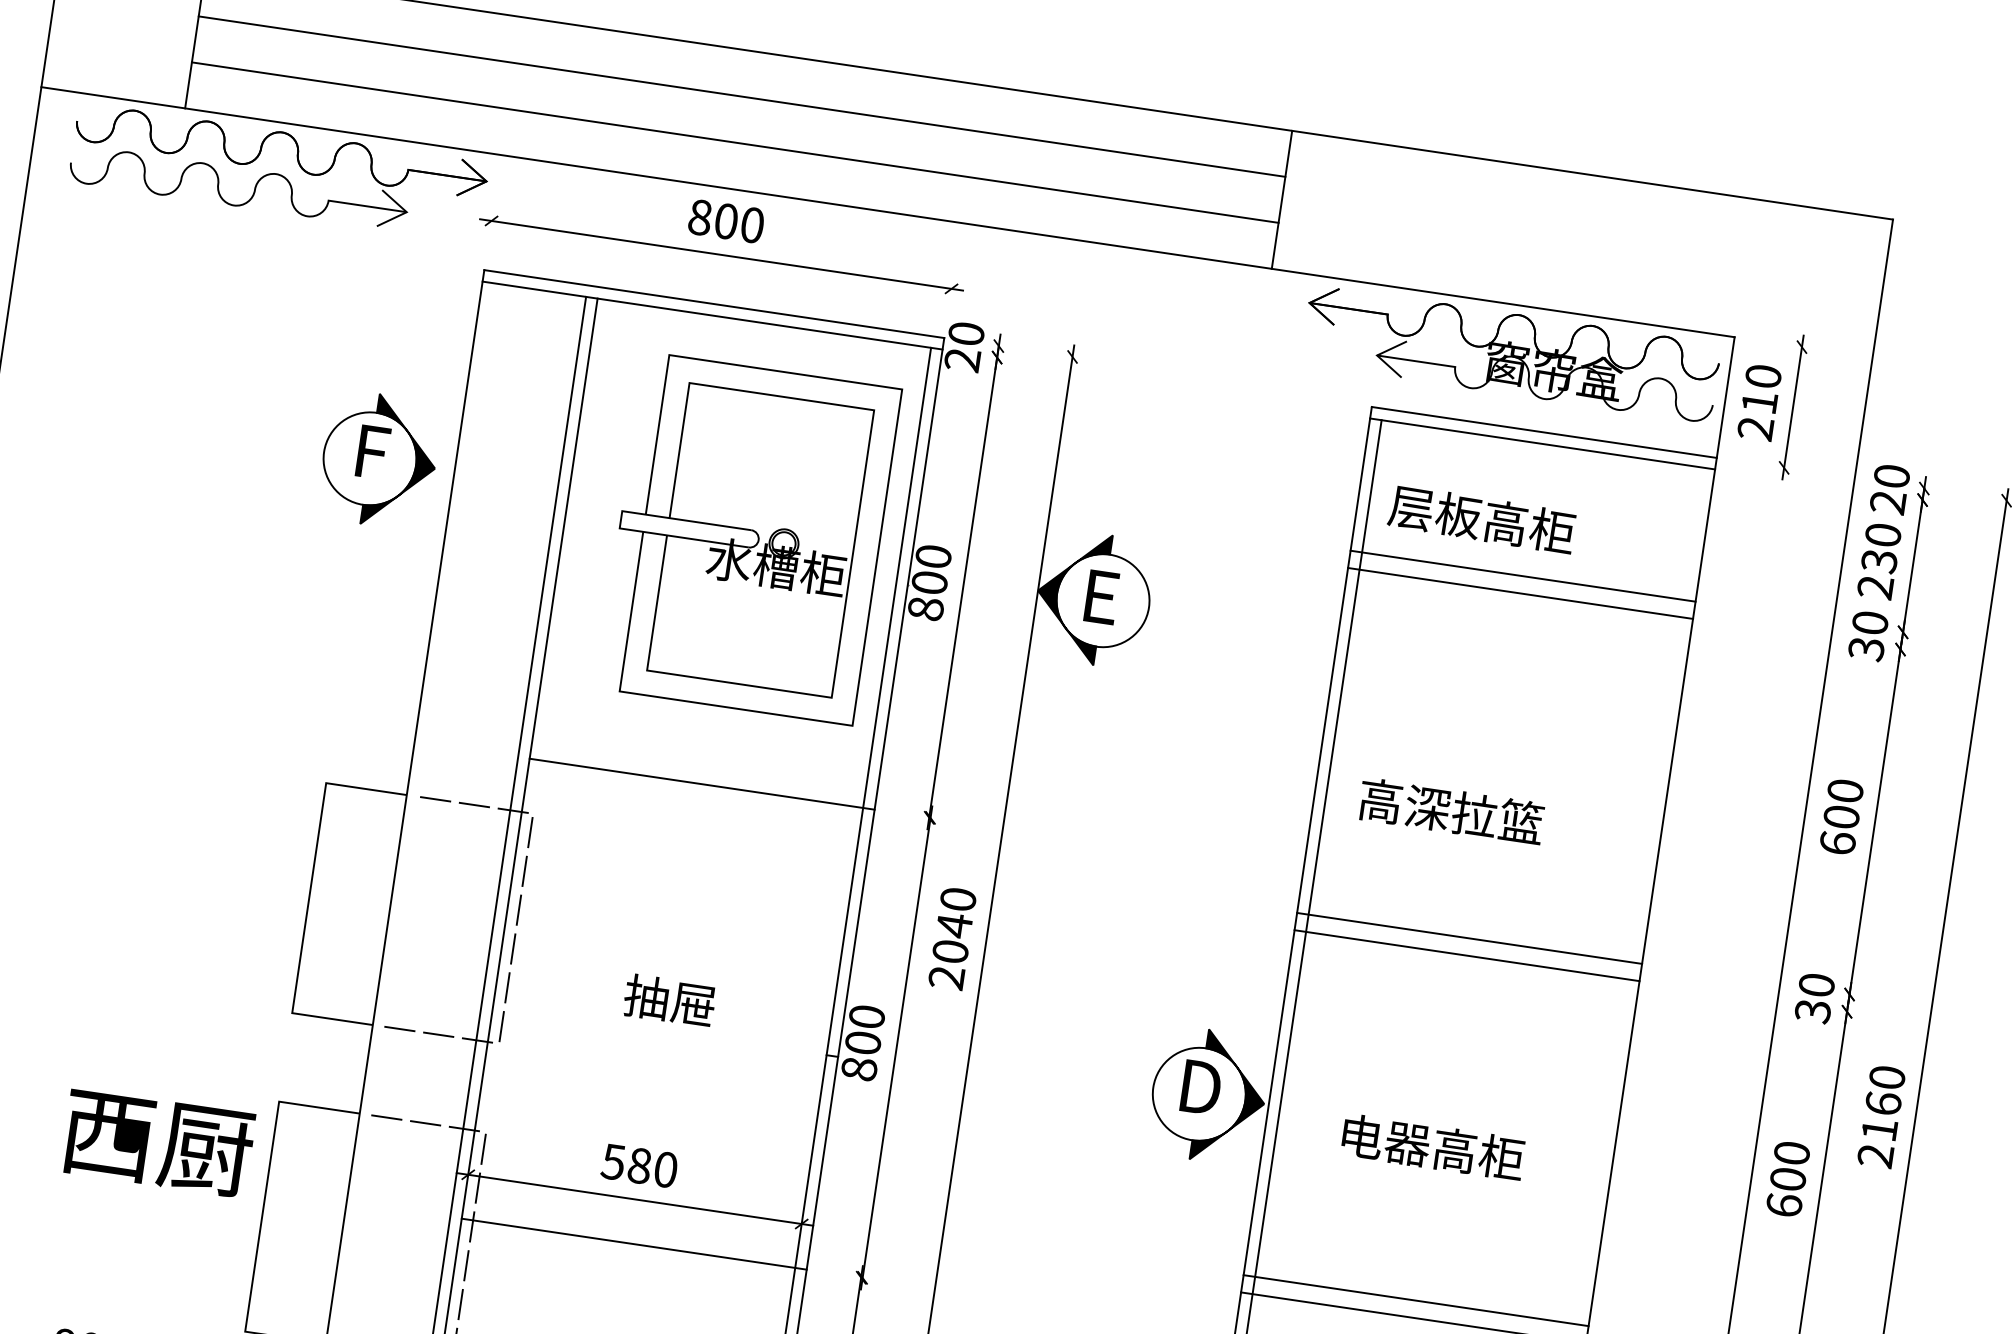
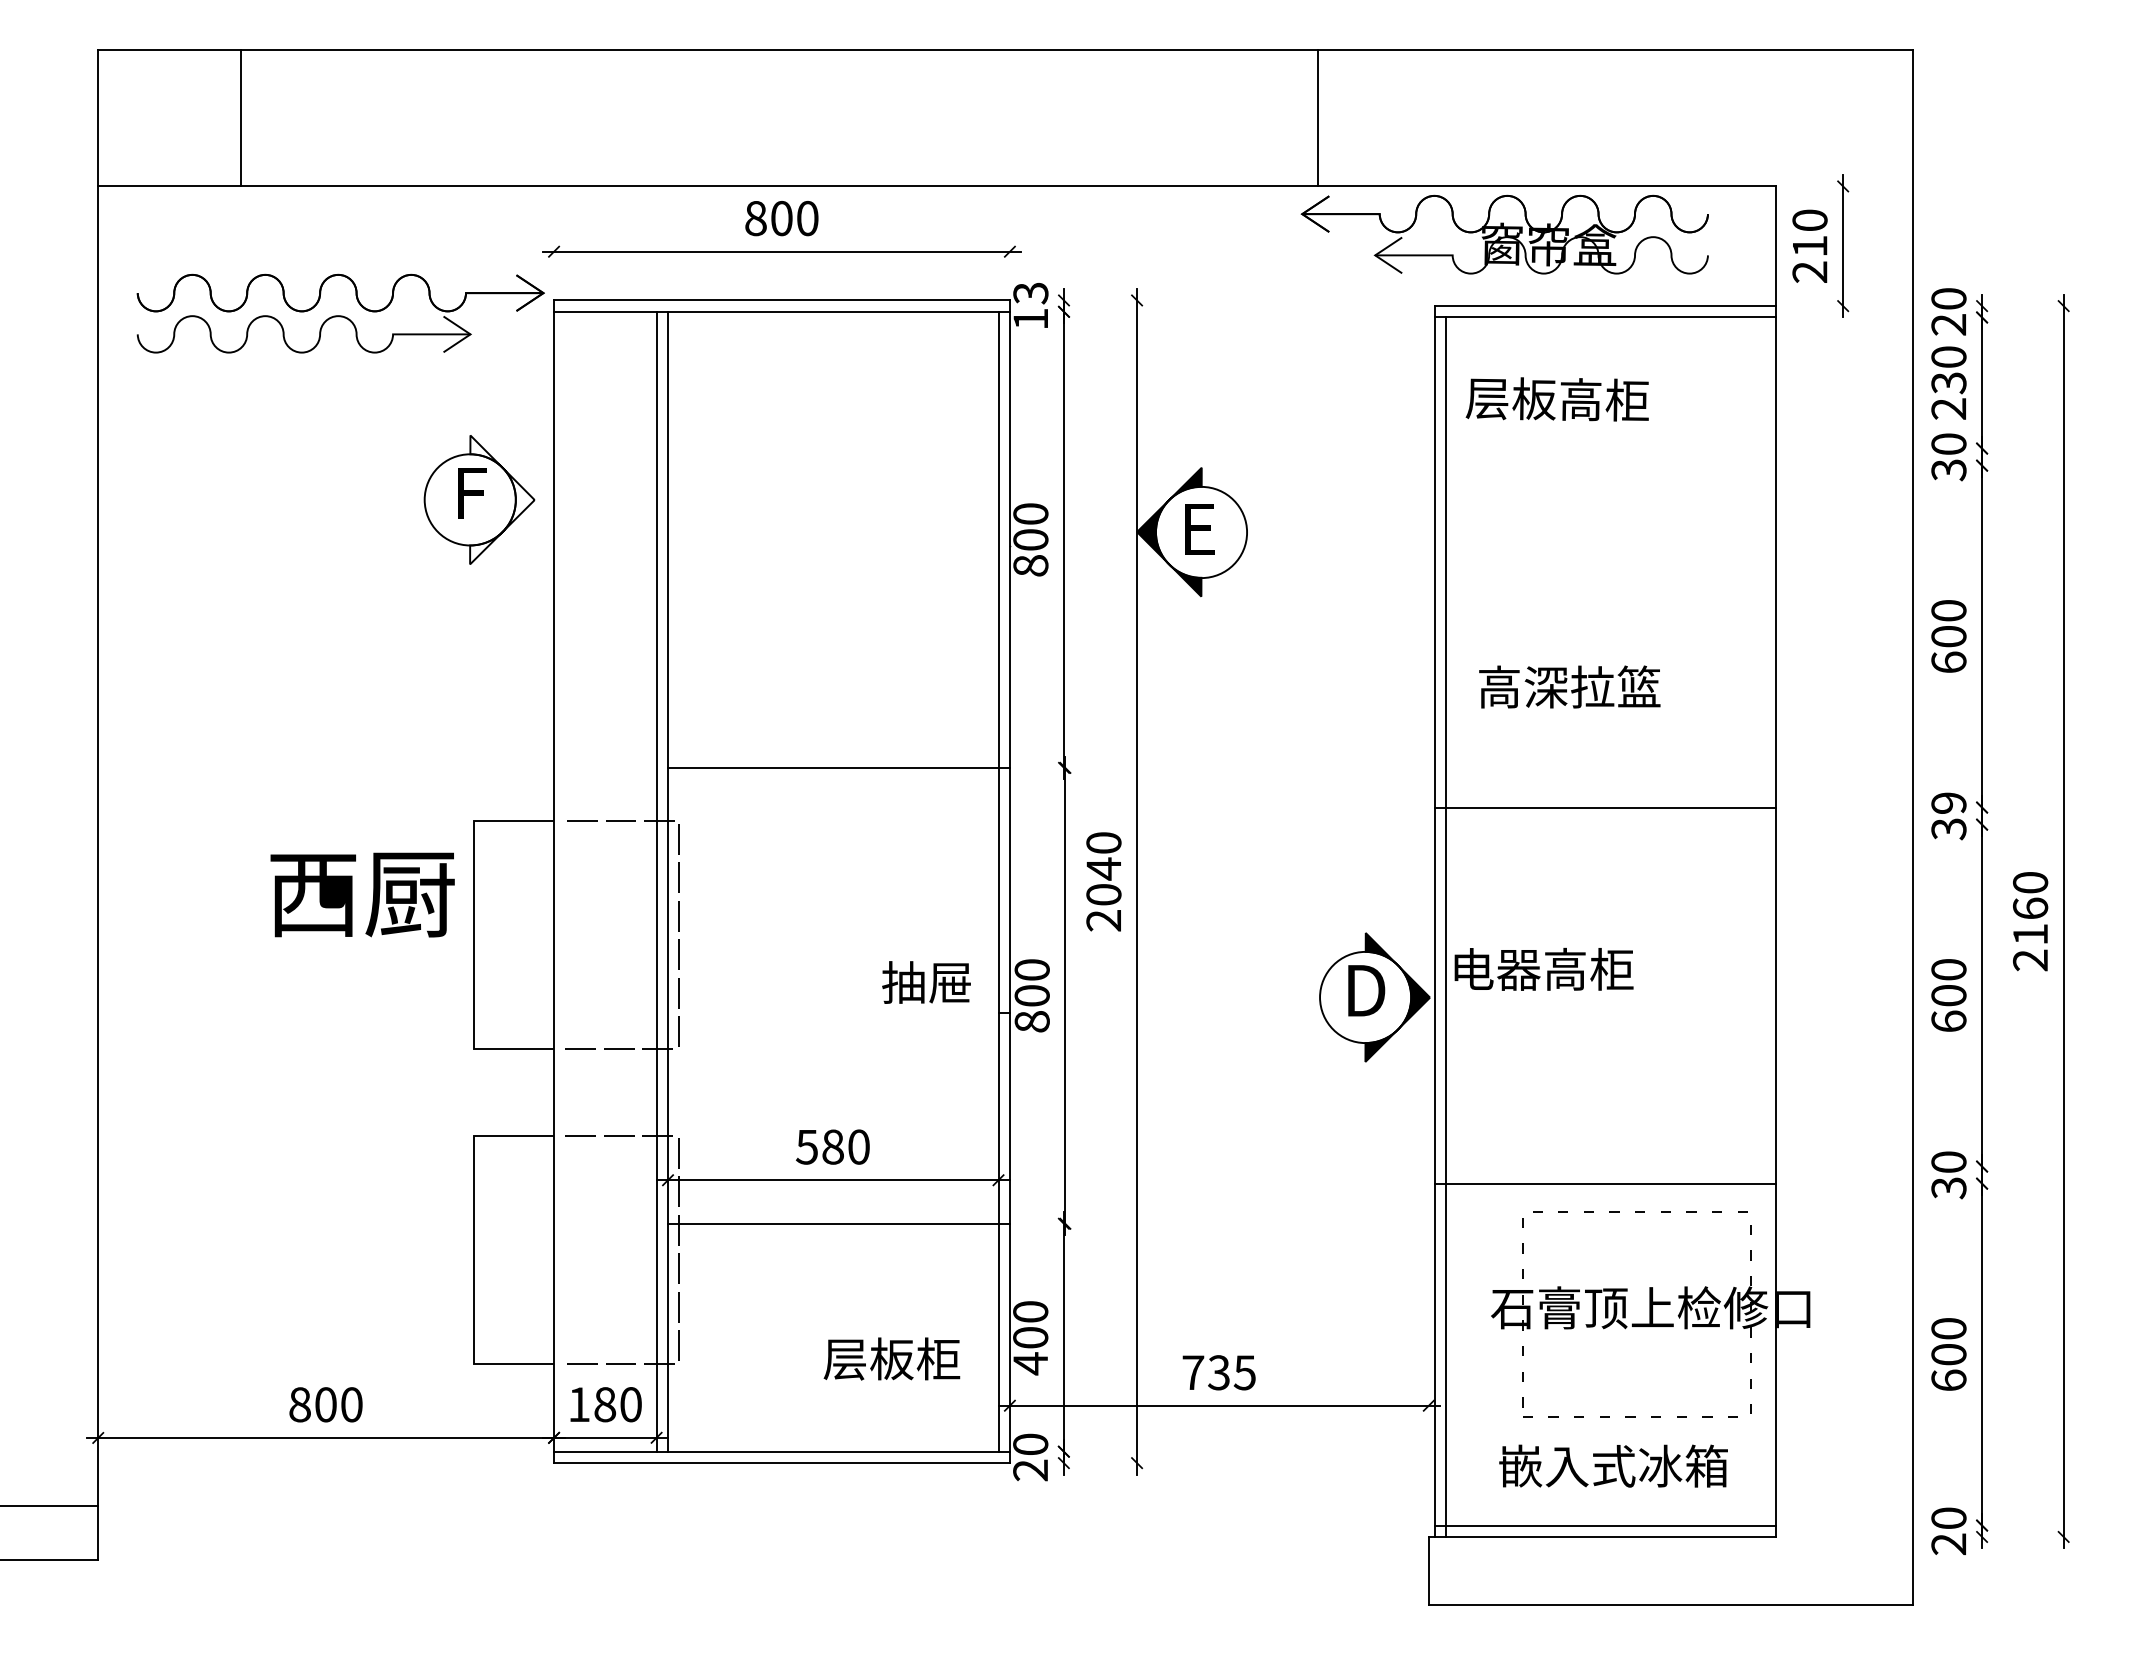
line: (741, 96) -> (778, 95), removed
line: (734, 142) -> (778, 140), removed
part: (278, 171) -> (340, 313), moved
text: (964, 346) -> (1030, 305), 20 -> 13
part: (1510, 353) -> (1504, 234), moved
fill: (402, 463) -> (502, 499), removed
part: (748, 538) -> (848, 522), removed
line: (1523, 576) -> (1605, 448), removed
line: (1520, 593) -> (1605, 465), removed
line: (1467, 955) -> (1605, 824), removed
text: (1816, 984) -> (1948, 802), 30 -> 39
text: (669, 1000) -> (926, 982), moved
text: (158, 1142) -> (362, 894), moved
text: (1432, 1146) -> (1543, 968), moved
line: (1416, 1300) -> (1605, 1166), removed

